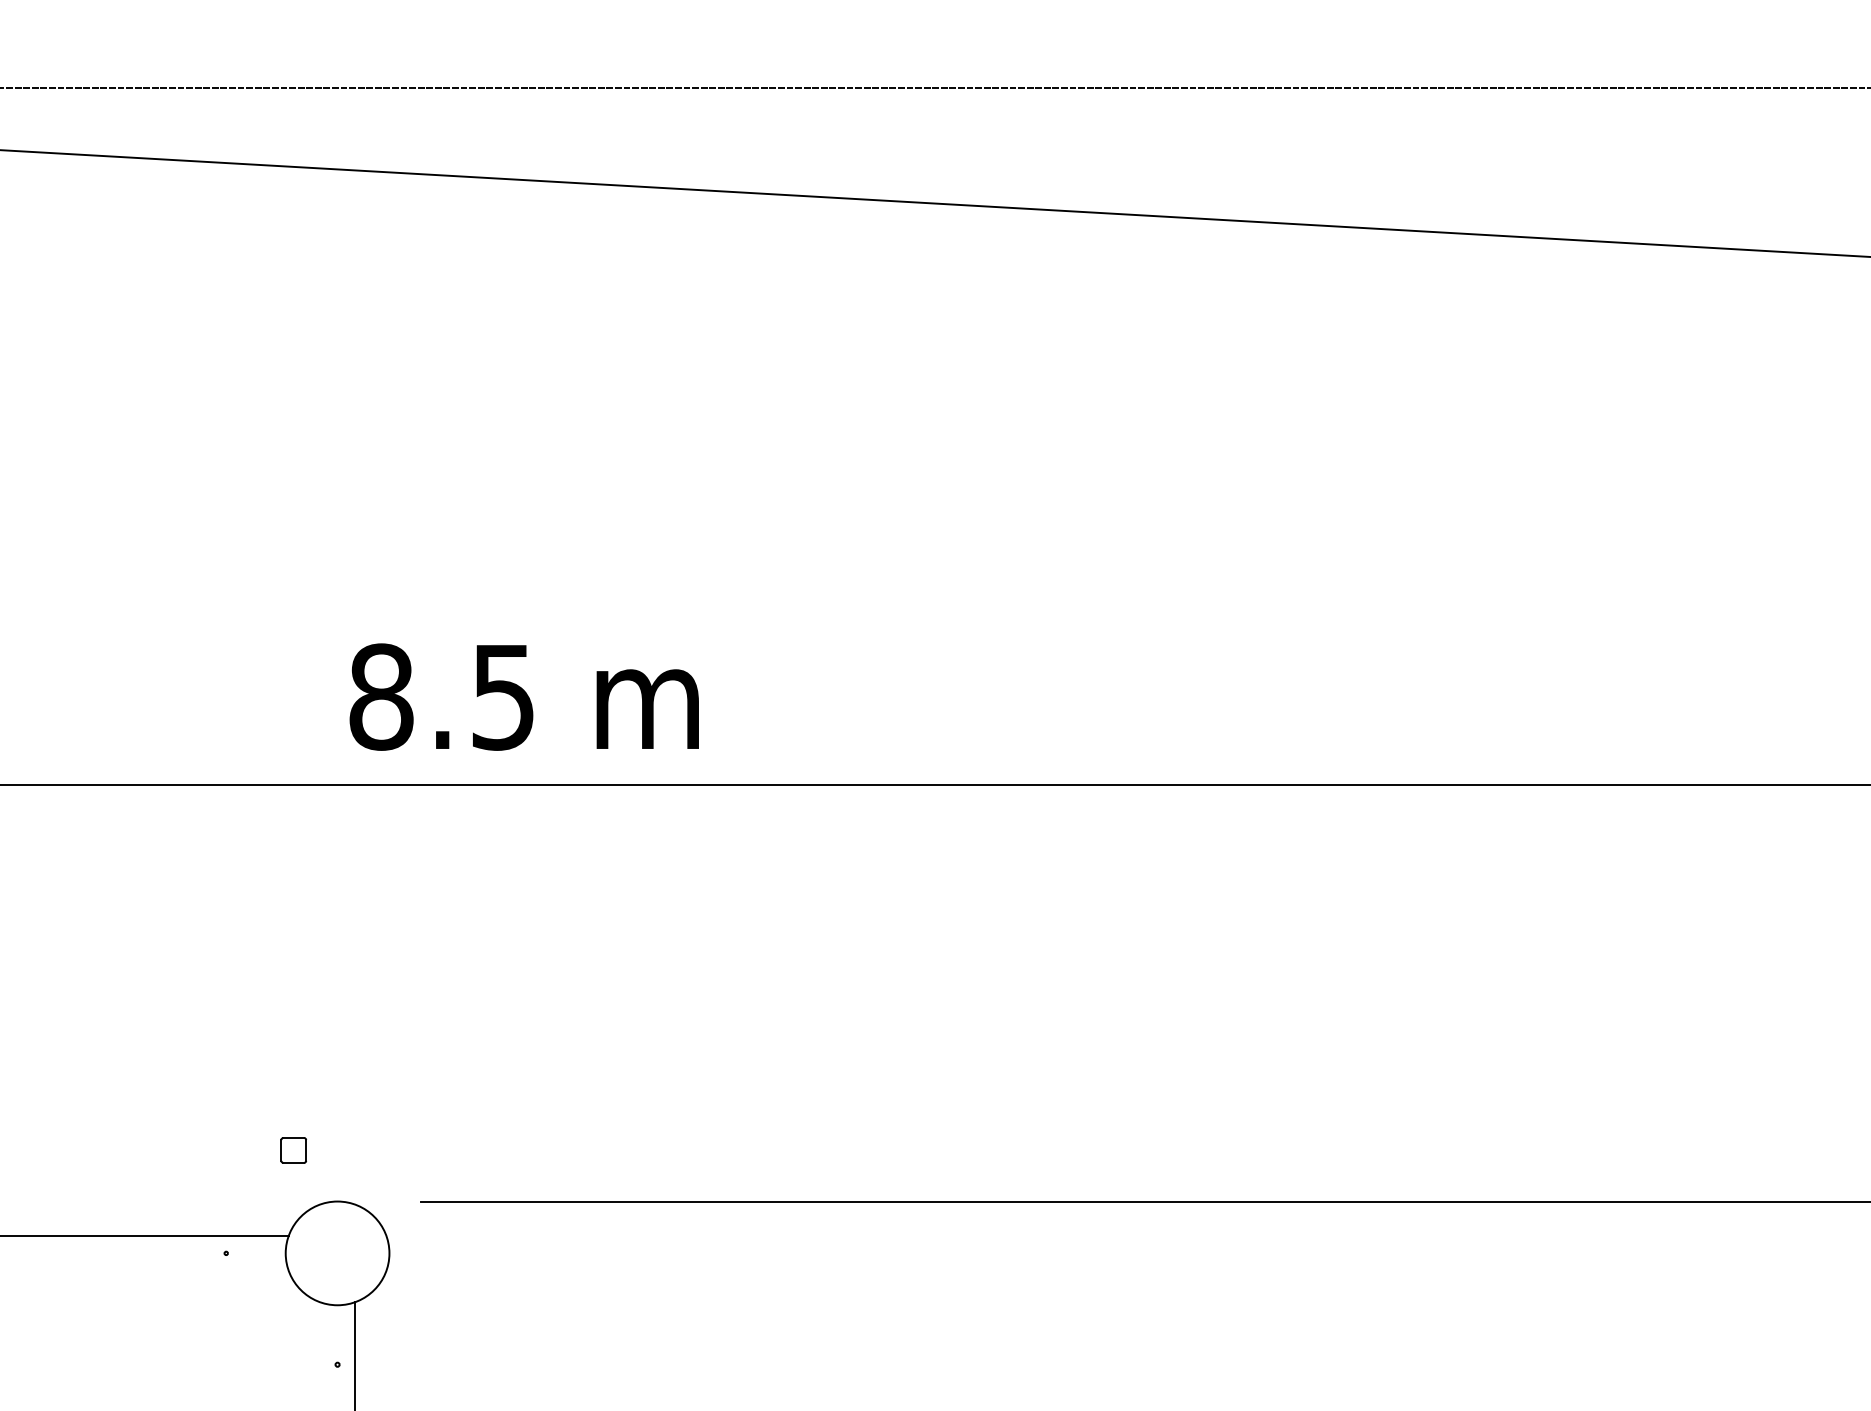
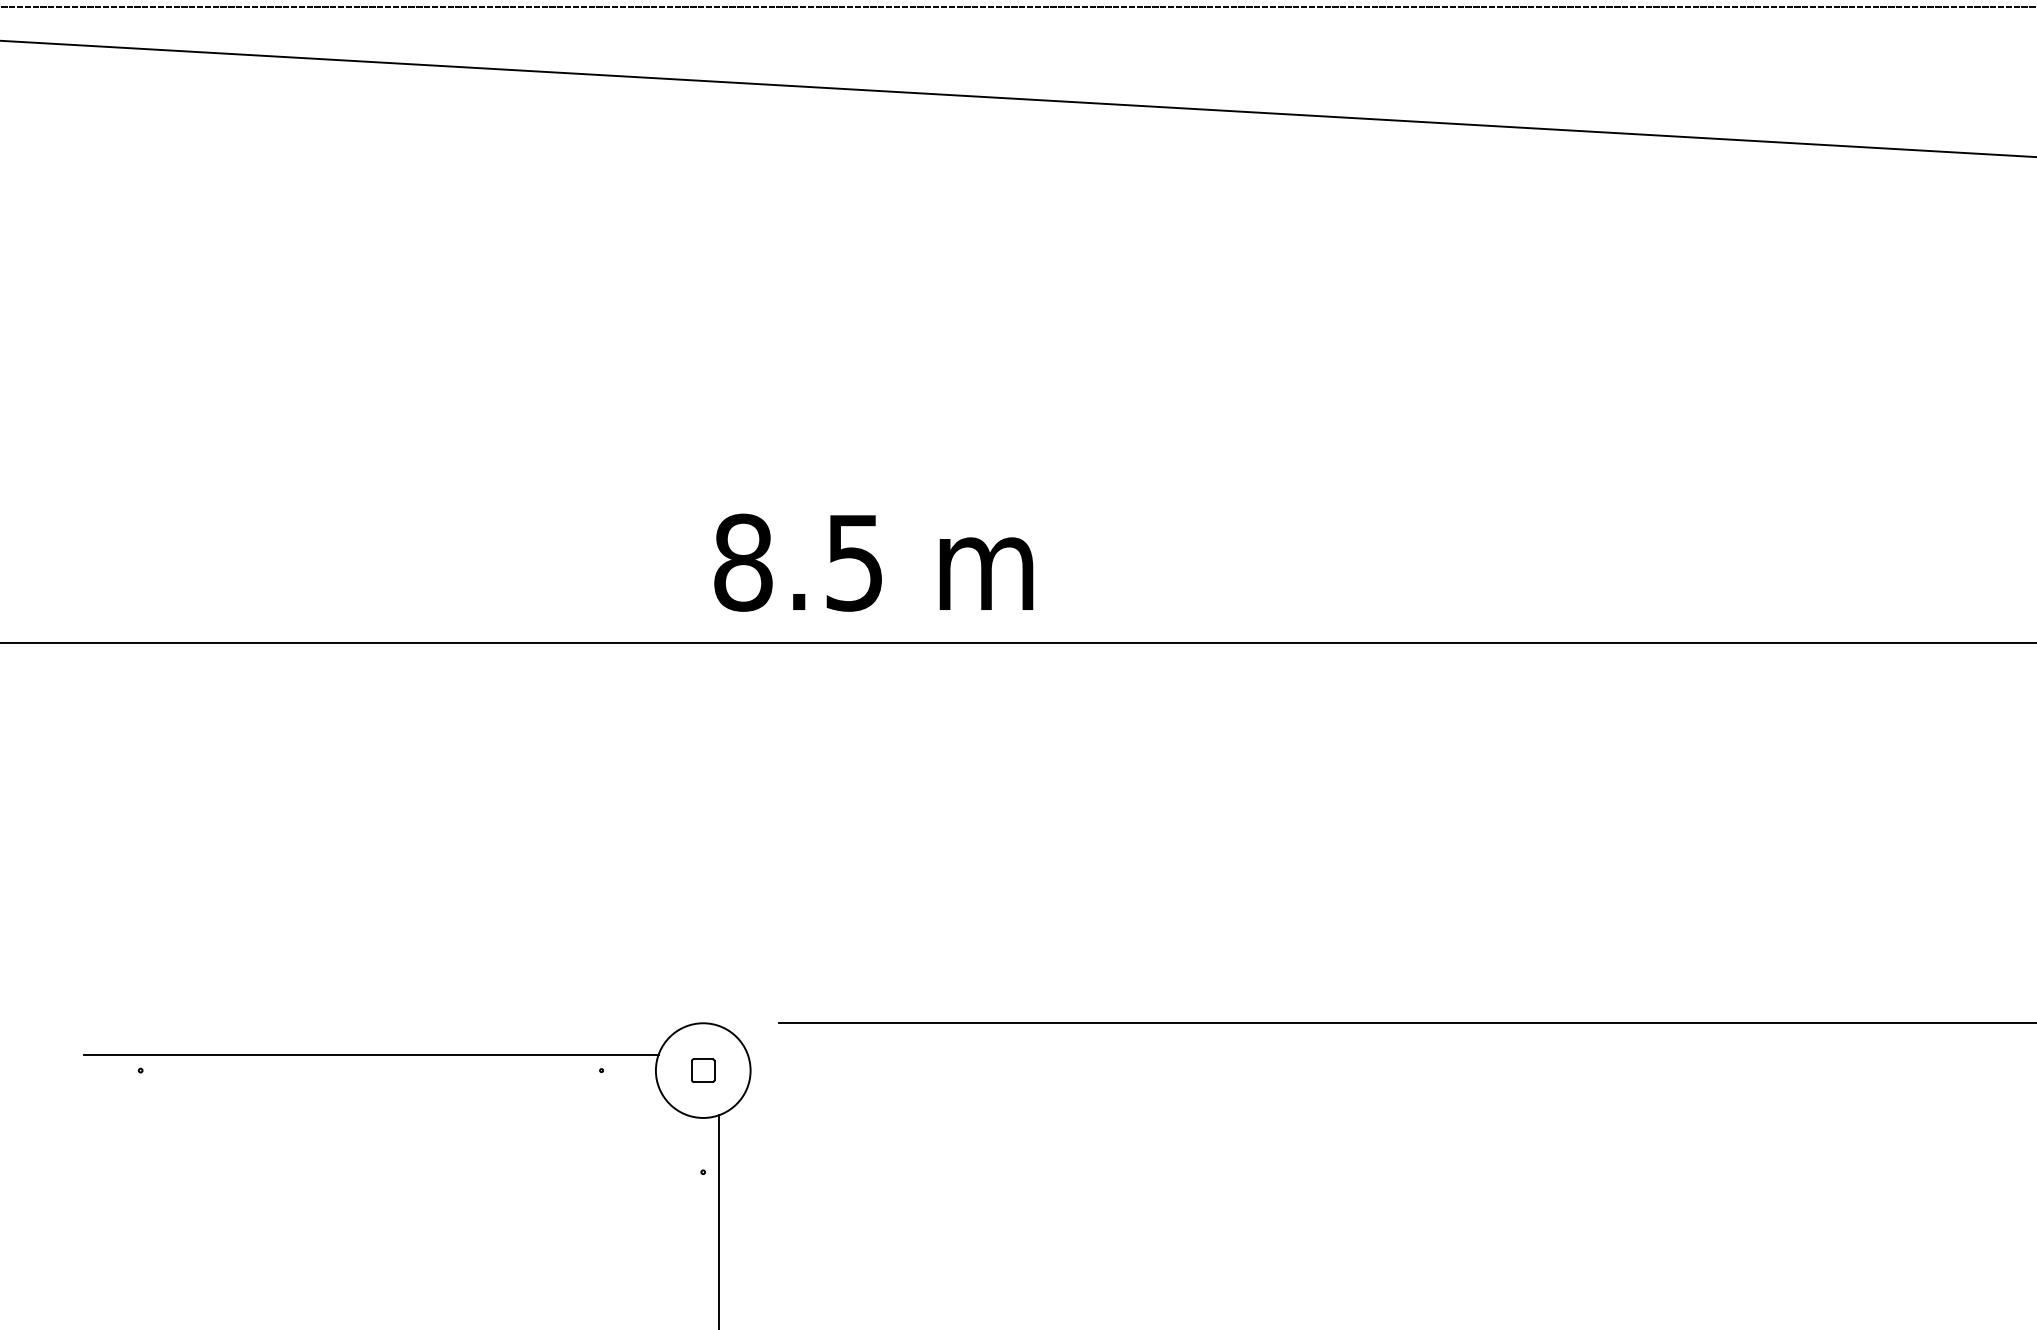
part: (294, 1150) -> (703, 1070), moved

